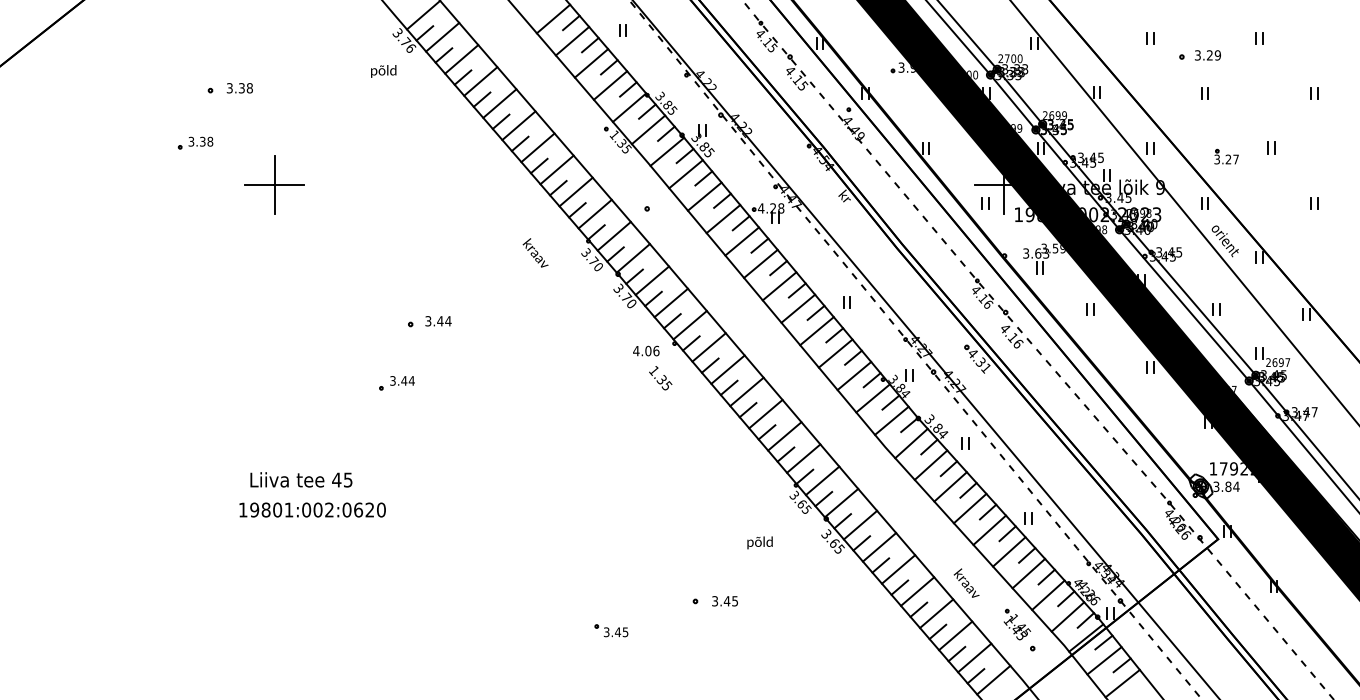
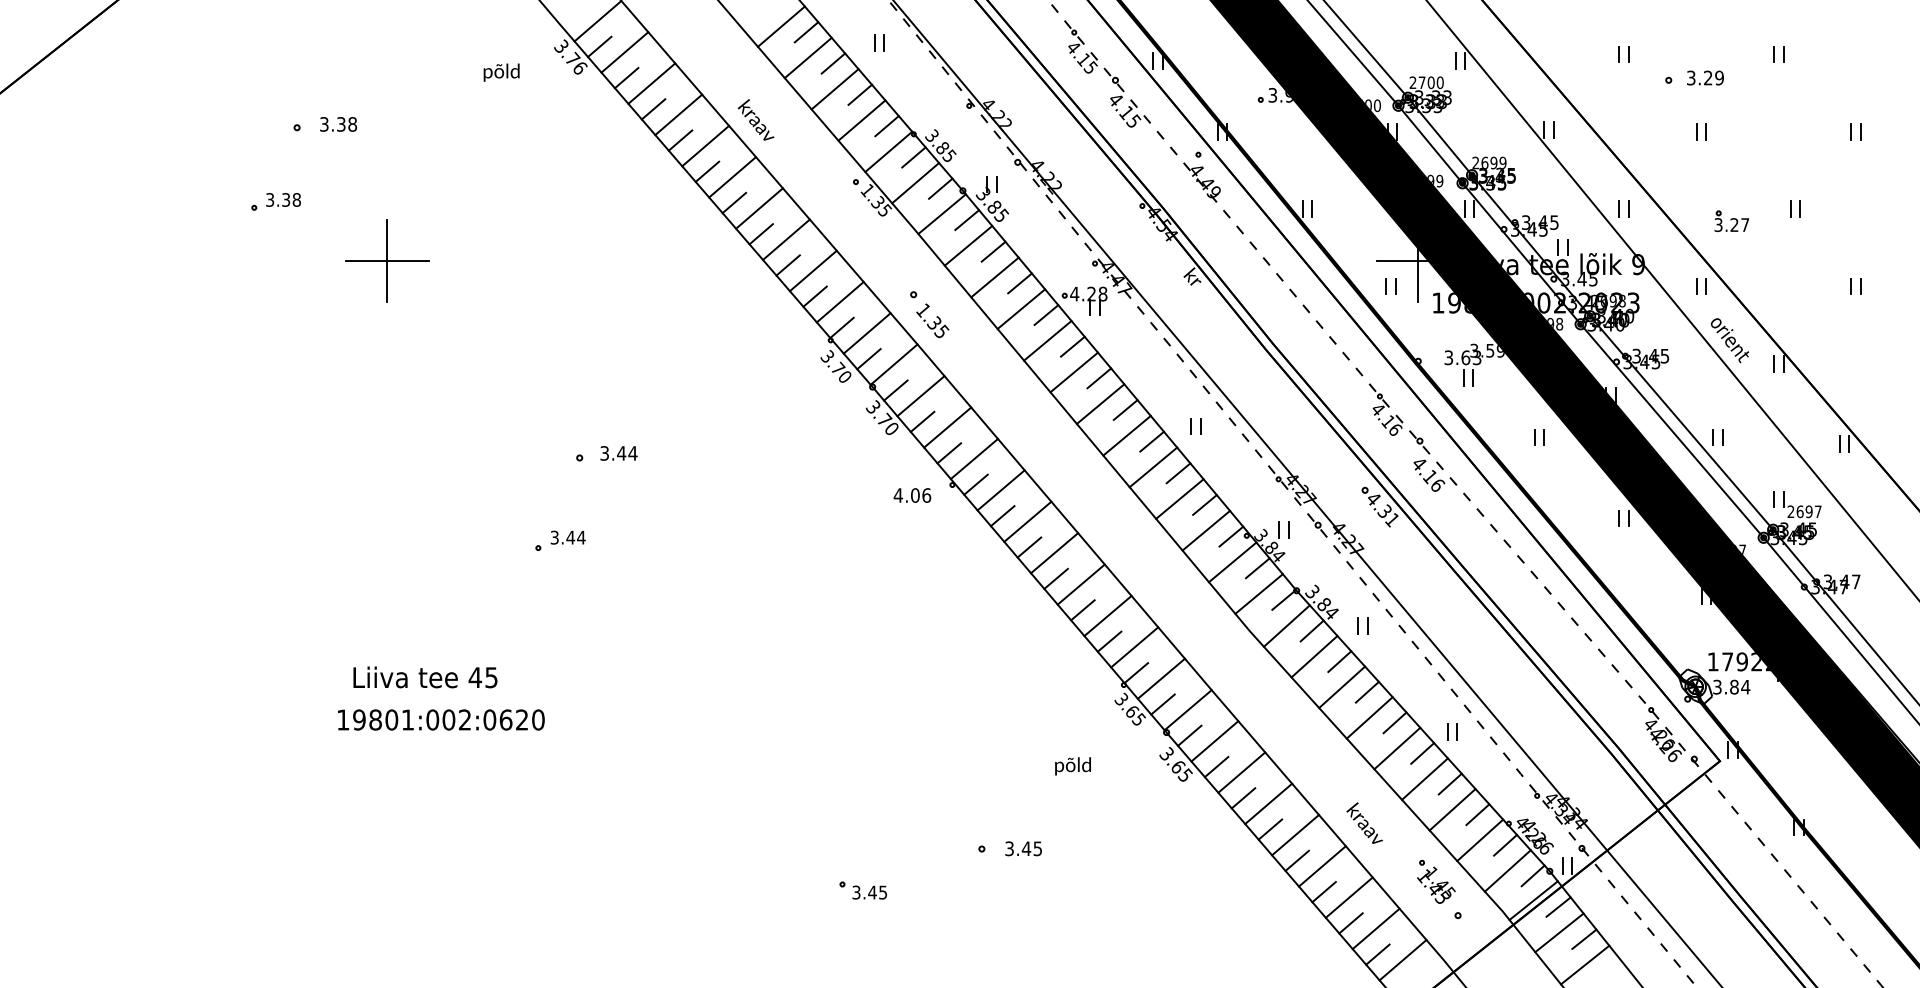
text: (383, 71) -> (501, 72), moved
text: (535, 252) -> (755, 119), moved
text: (660, 377) -> (932, 320), moved

